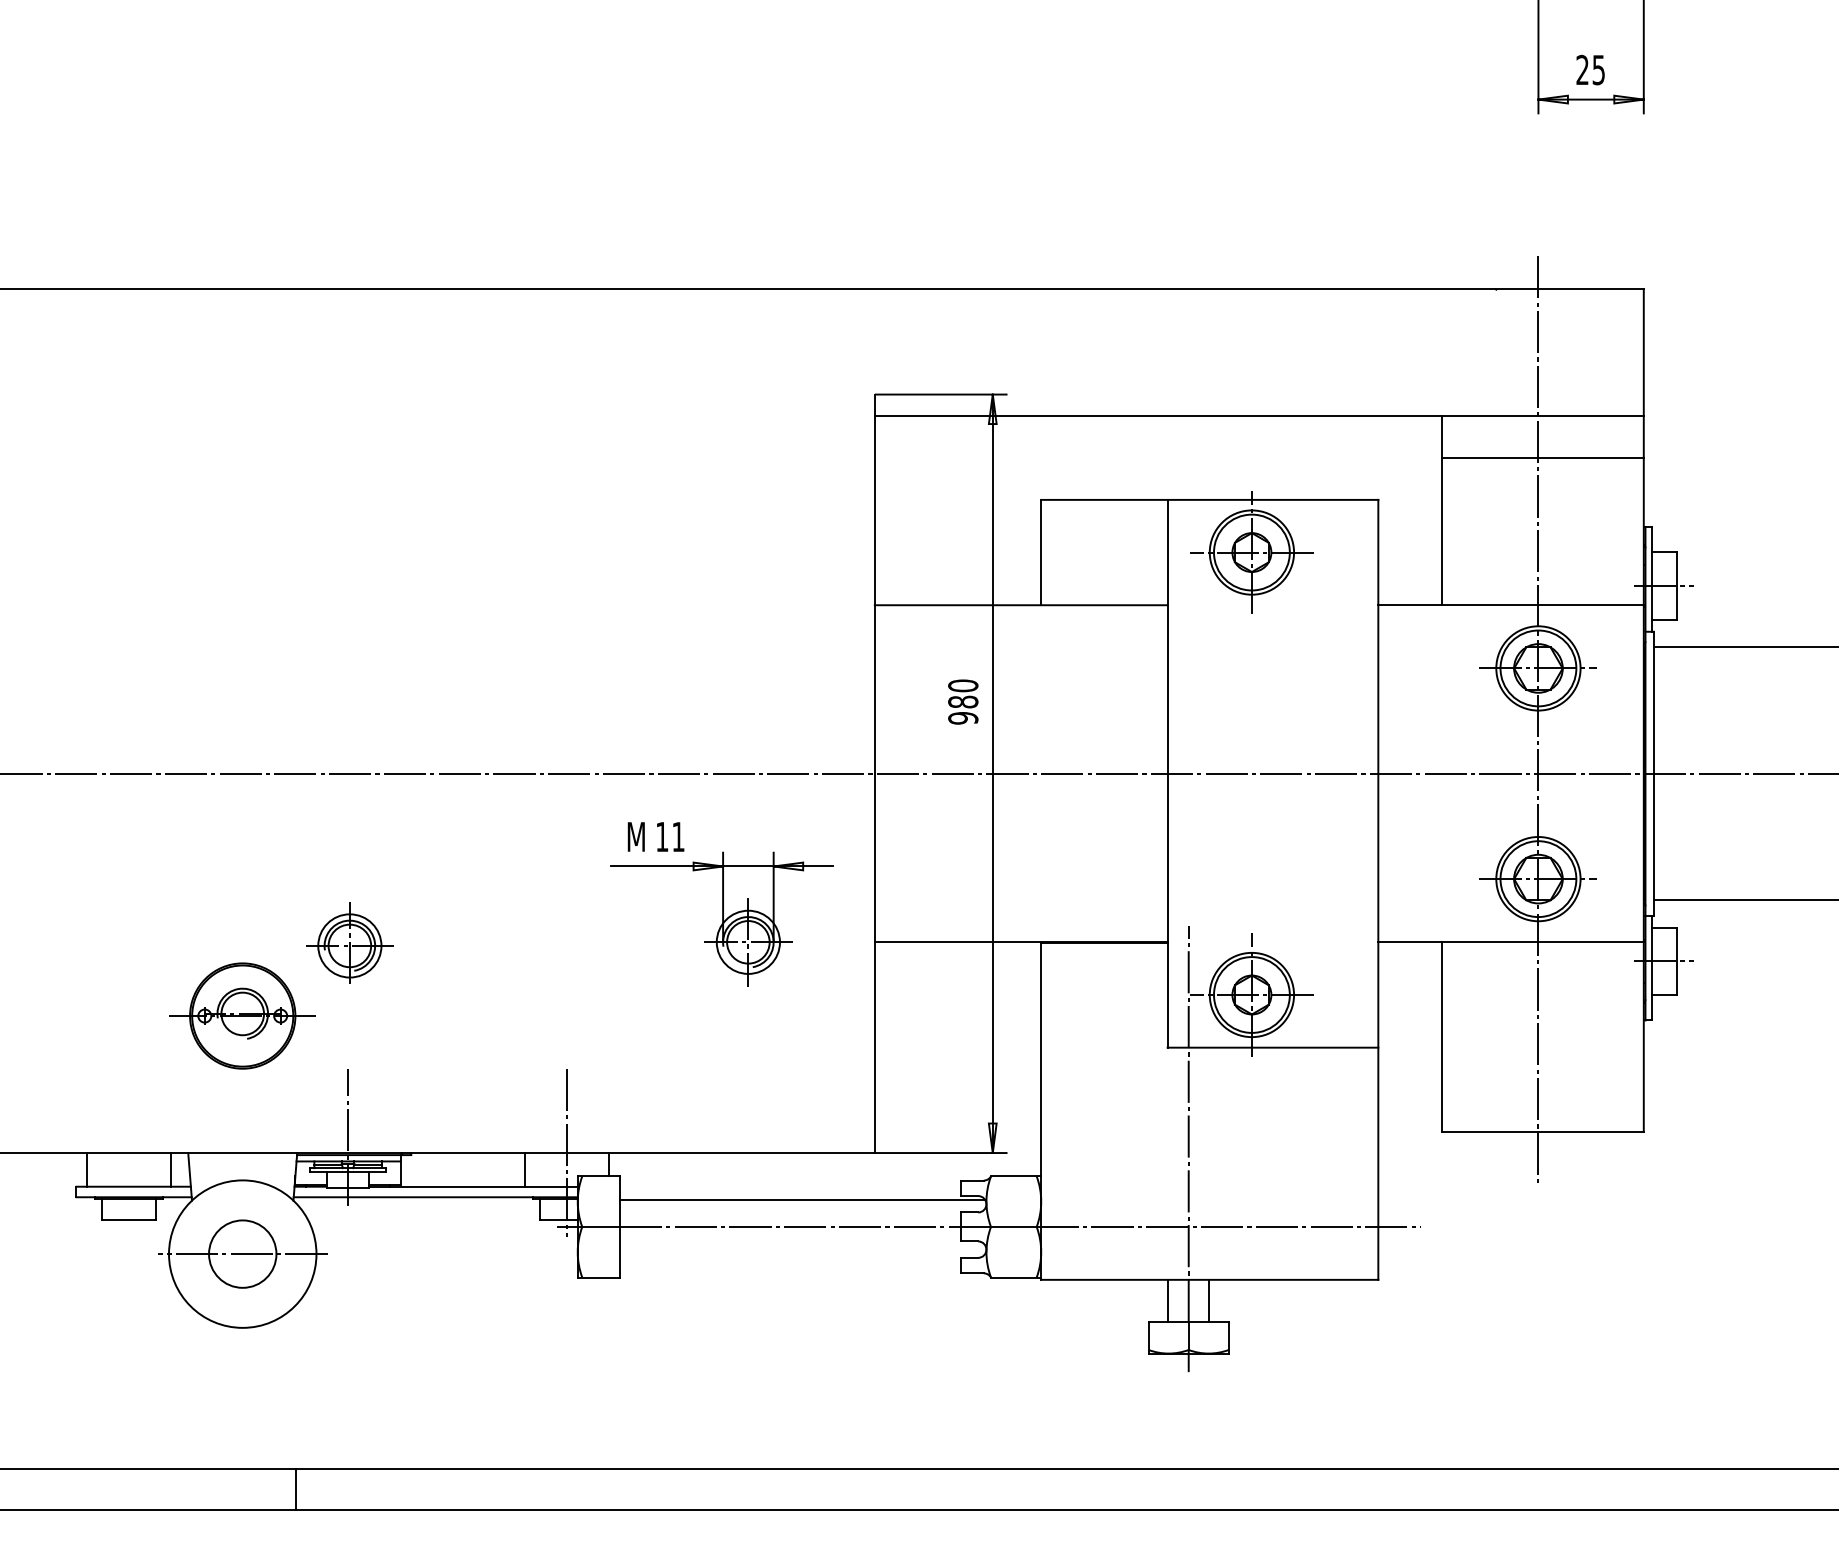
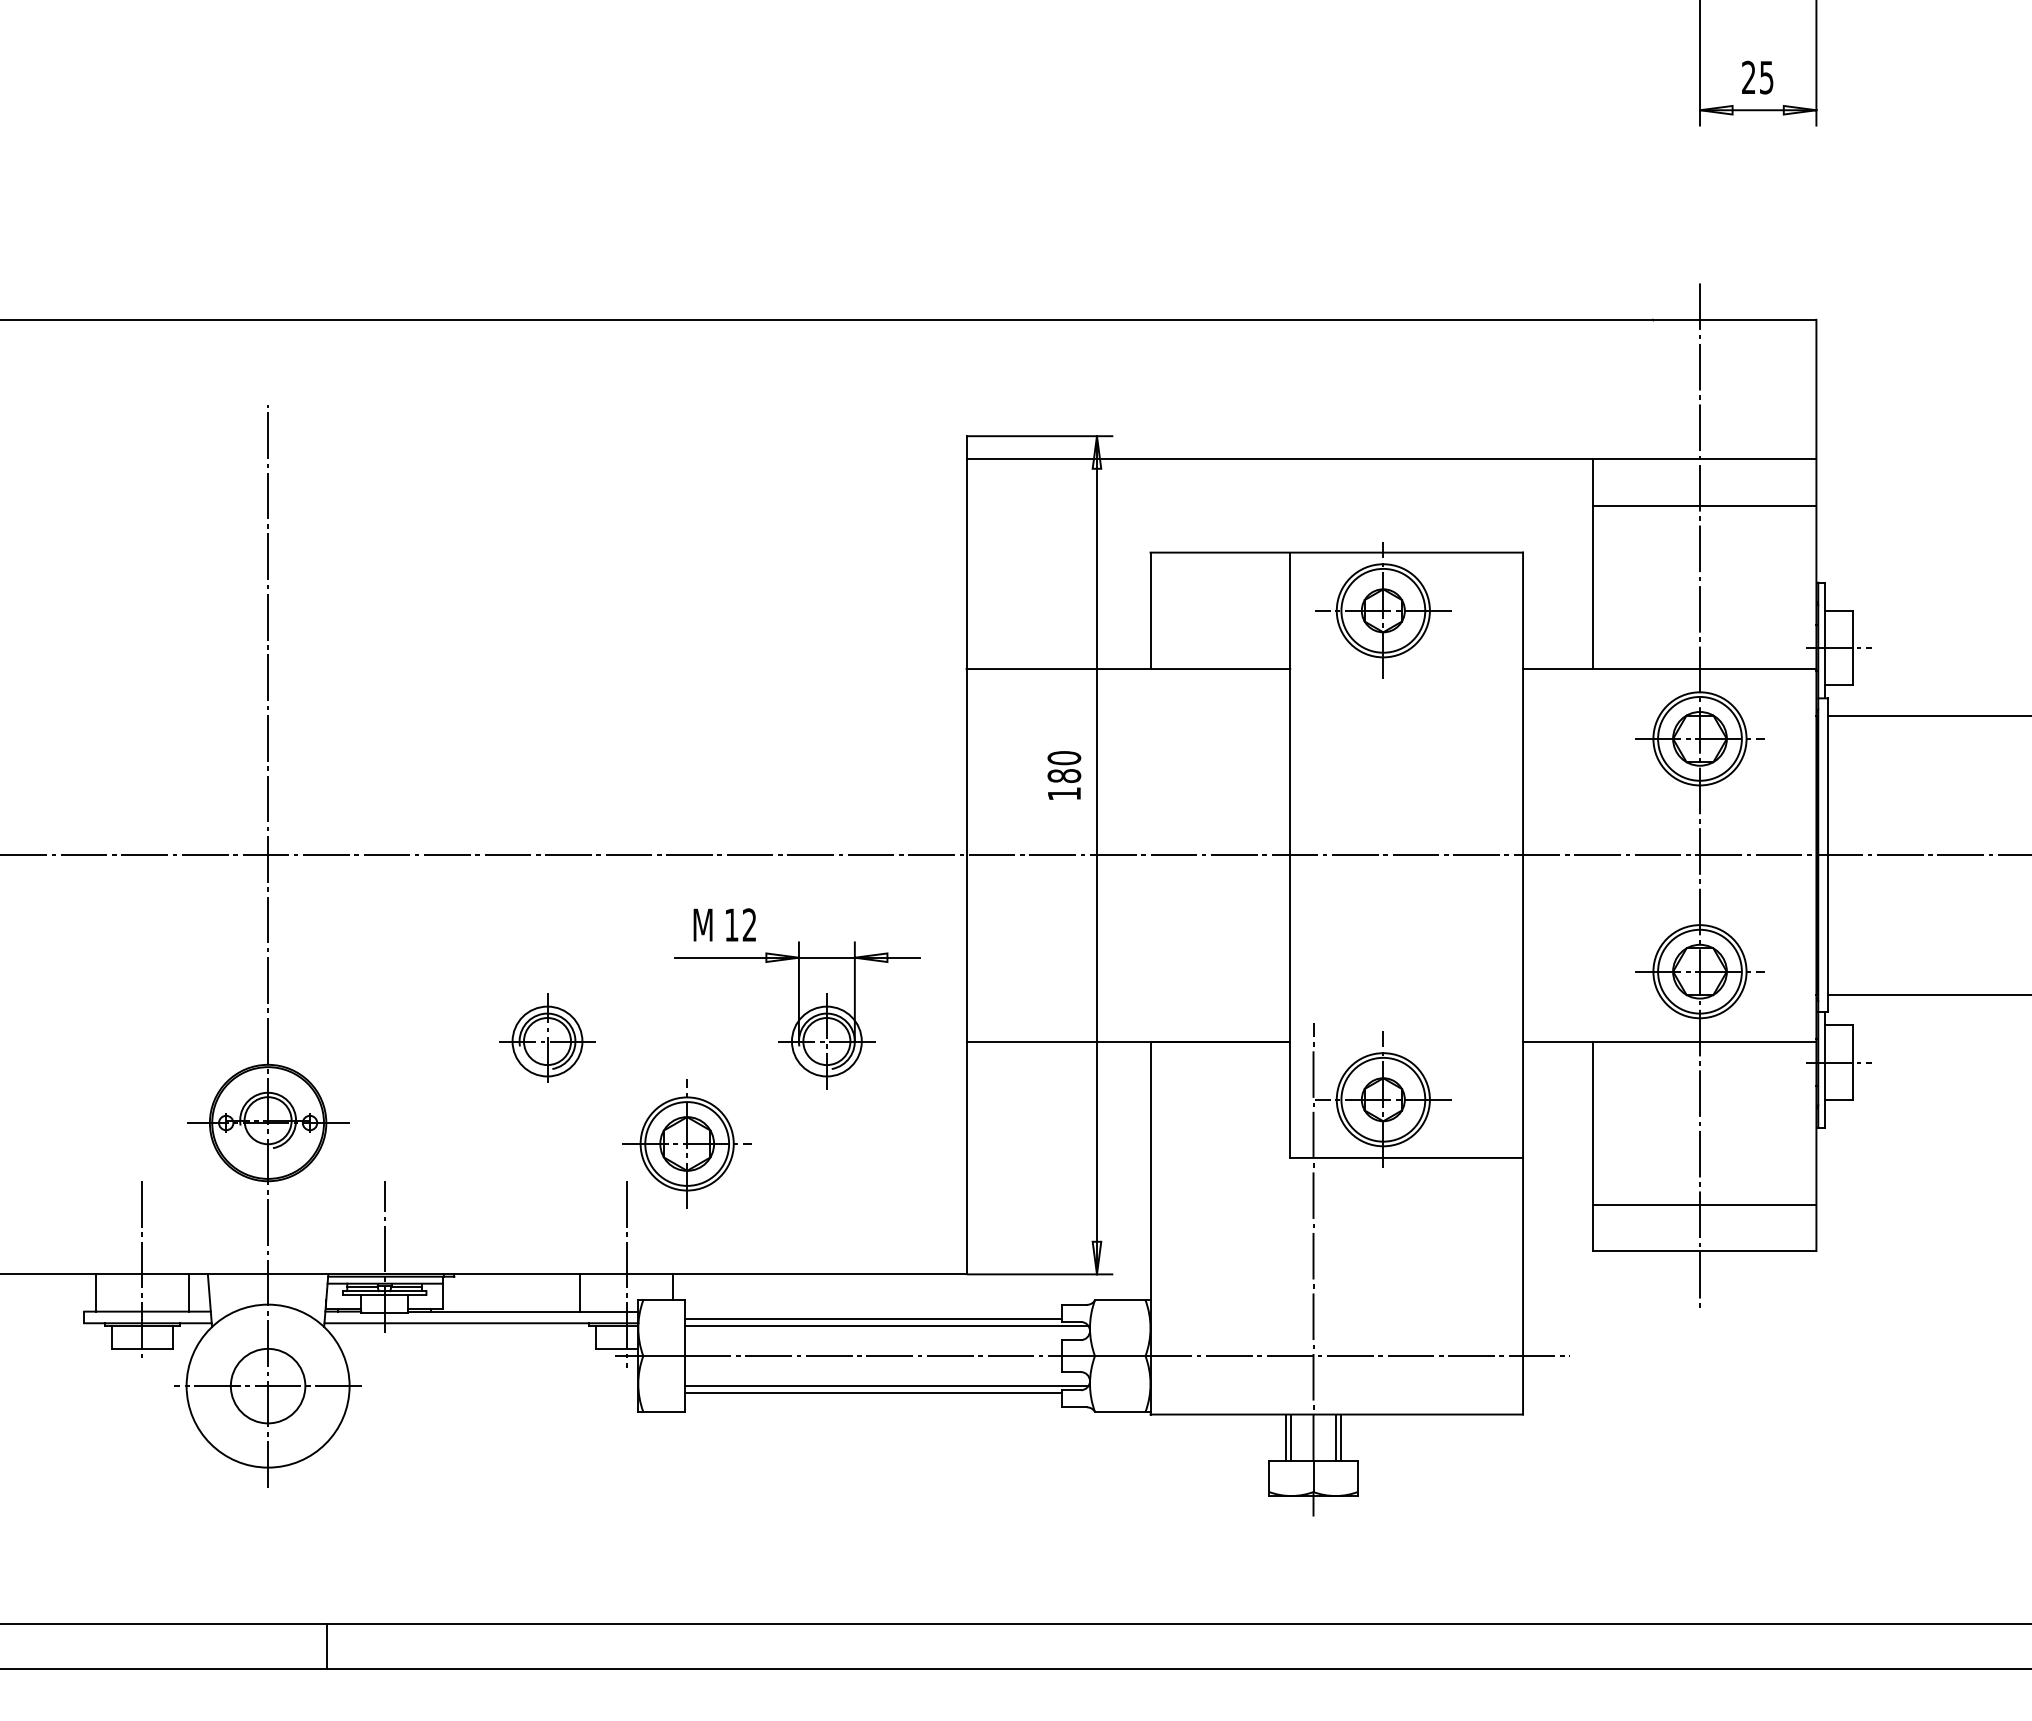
text: (963, 718) -> (1064, 794), 980 -> 180
text: (678, 836) -> (749, 924), 11 -> 12
line: (243, 855) -> (268, 945), added
part: (349, 942) -> (547, 1037), moved
part: (621, 1034) -> (686, 1143), added
line: (1542, 1089) -> (1704, 1204), added
line: (129, 1150) -> (142, 1271), added
line: (790, 1192) -> (873, 1318), added
line: (802, 1253) -> (886, 1385), added
line: (790, 1260) -> (873, 1393), added
line: (1163, 1300) -> (1285, 1437), added
line: (1214, 1300) -> (1341, 1437), added

